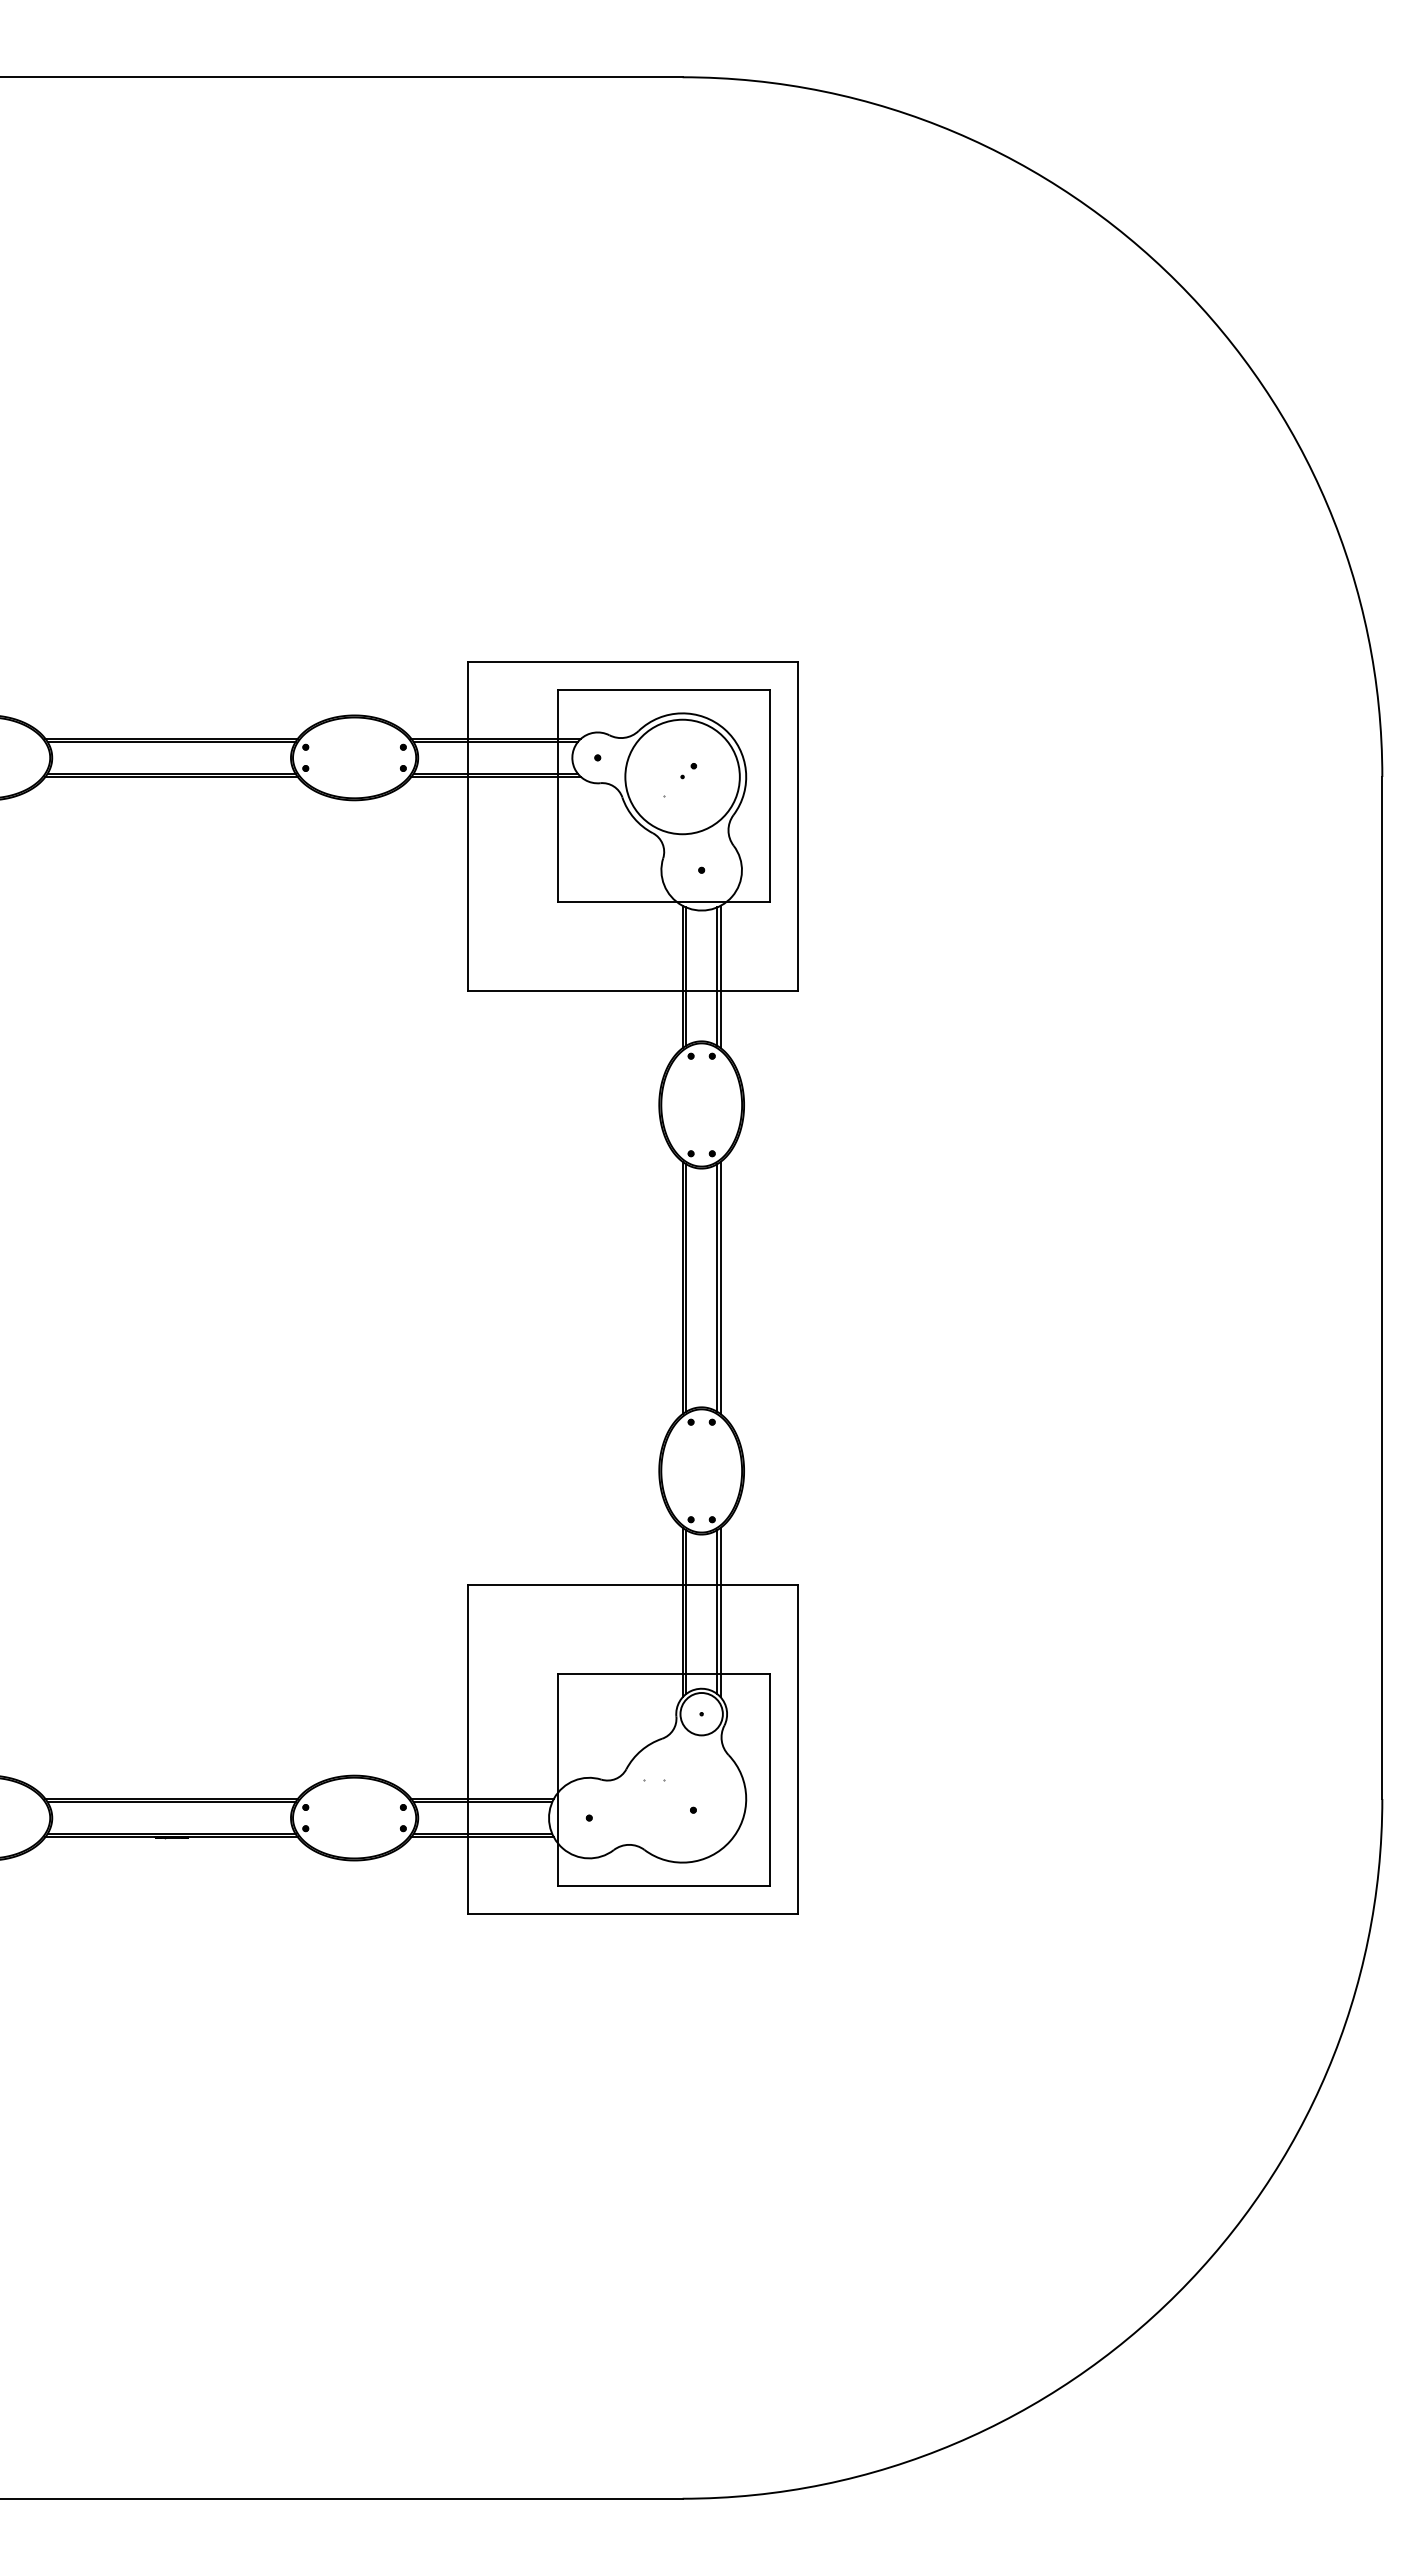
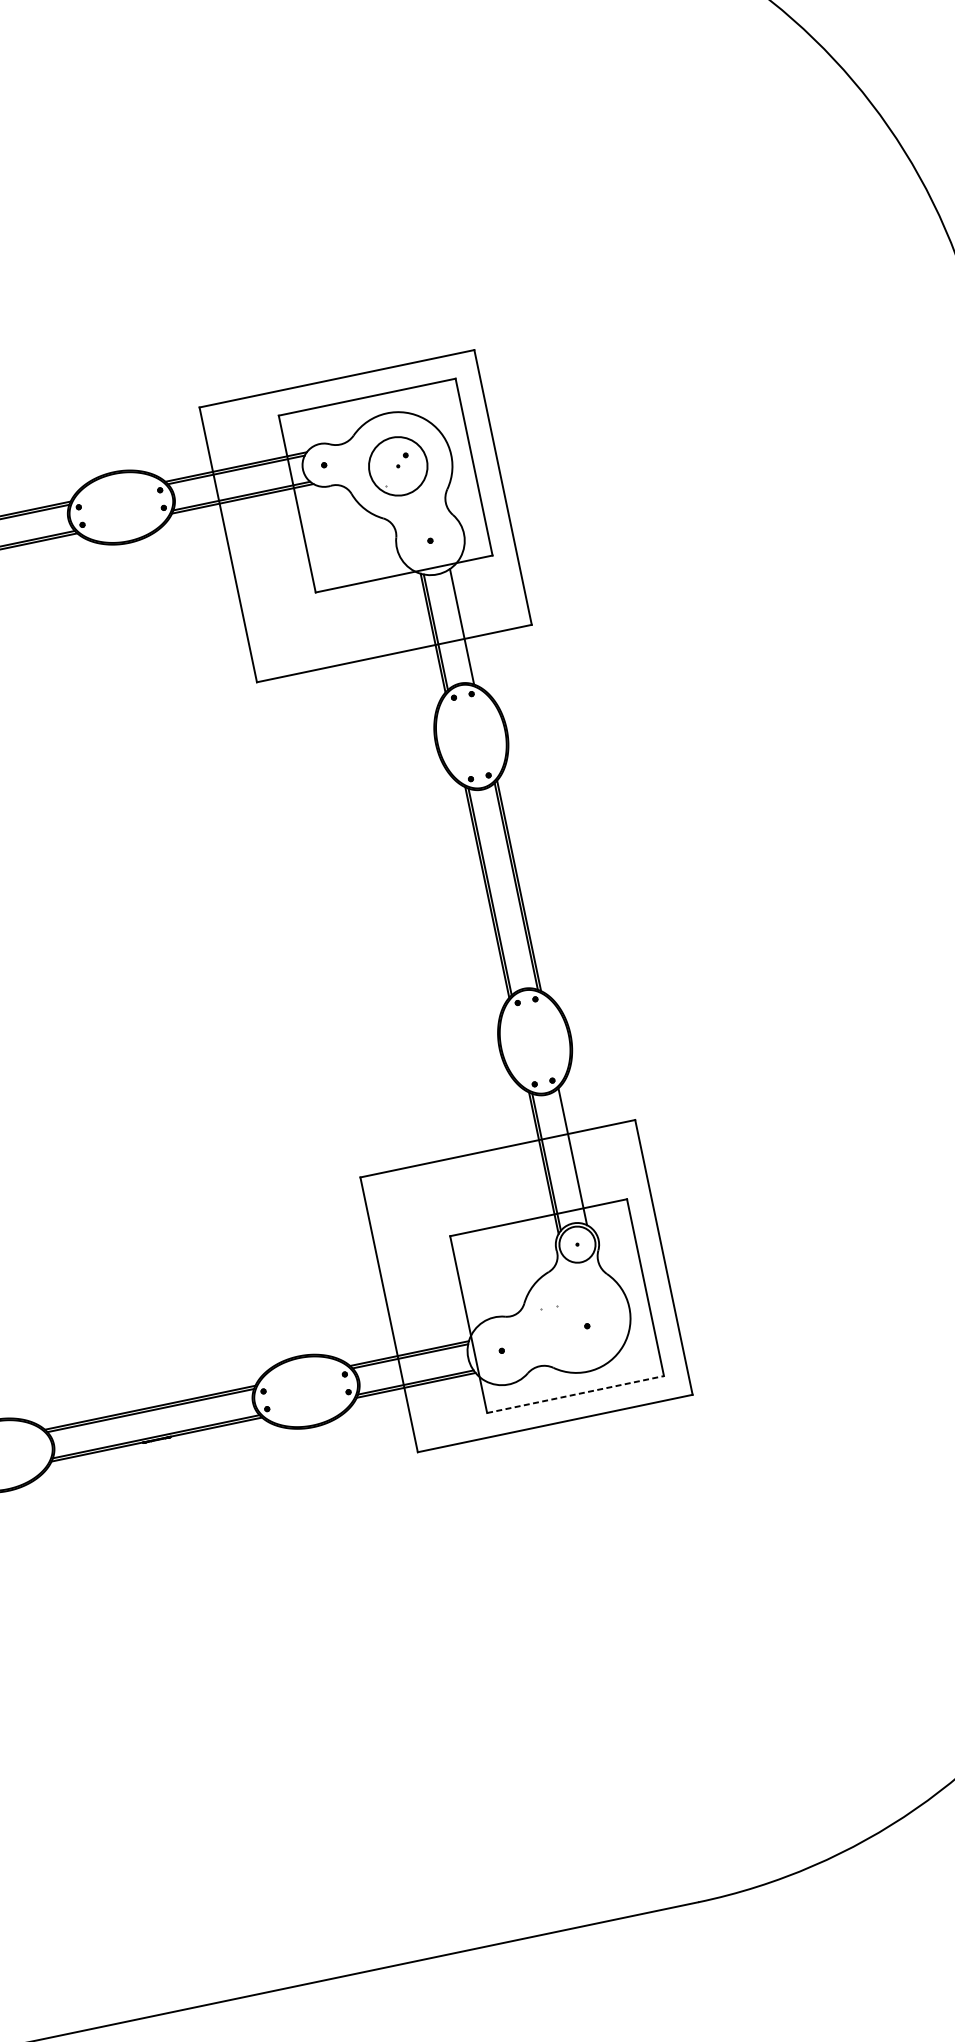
circle: (682, 776) -> (398, 465), size x0.6
line: (720, 976) -> (464, 626), removed
line: (720, 1612) -> (575, 1156), removed
line: (664, 1885) -> (576, 1394), solid -> dashed

